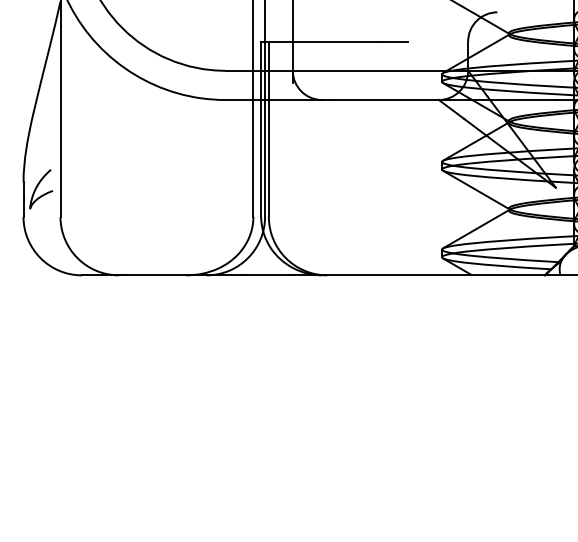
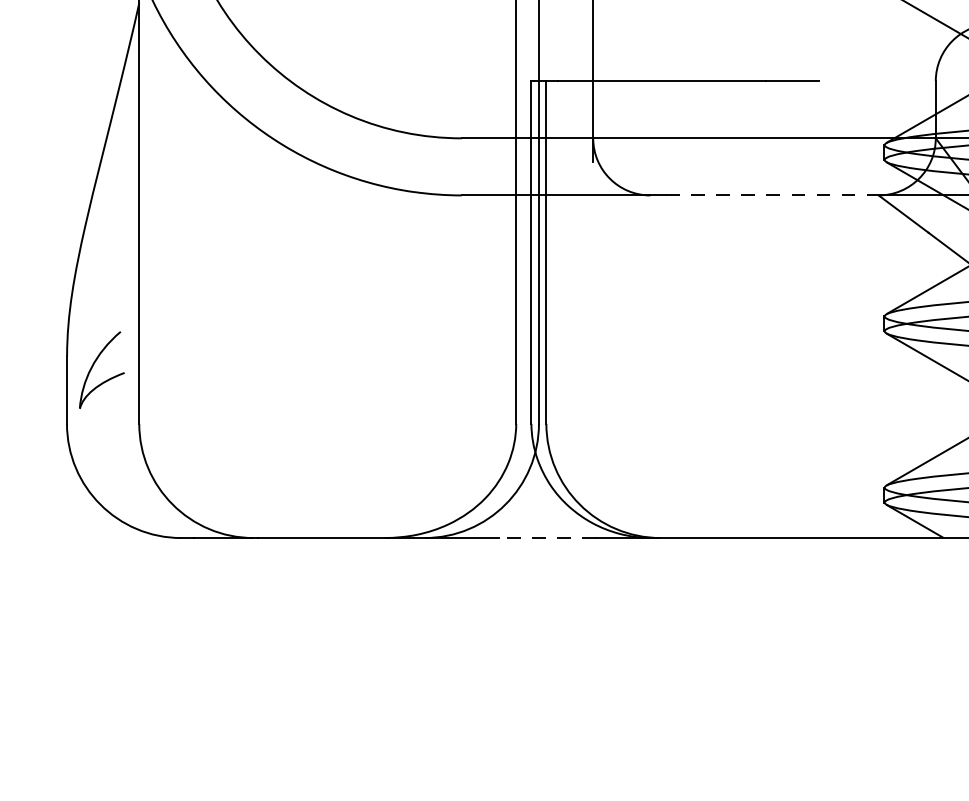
line: (385, 100) -> (774, 196), solid -> dashed
line: (269, 275) -> (547, 538), solid -> dashed

